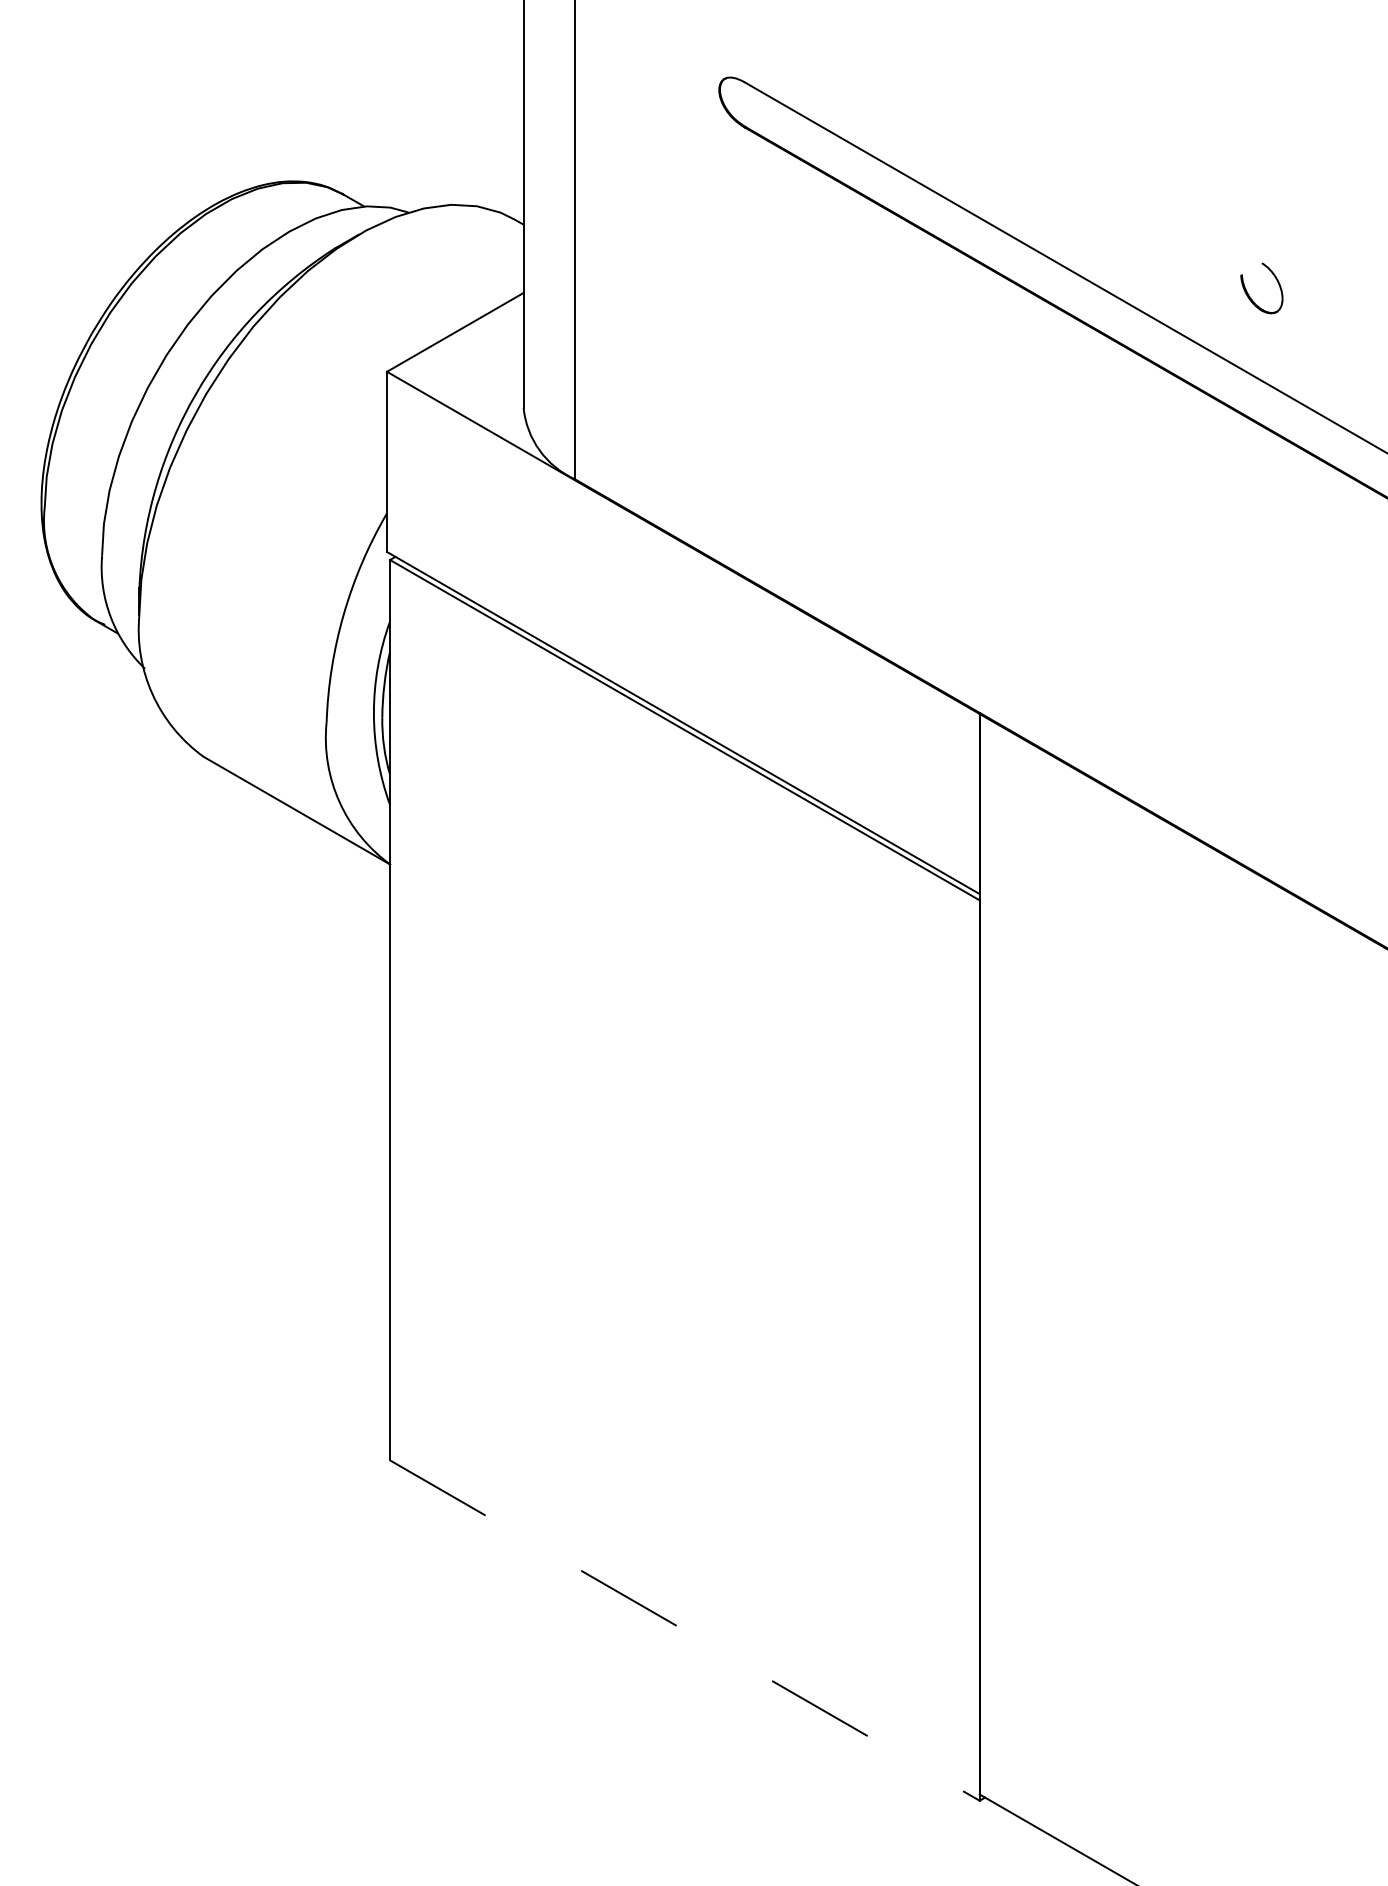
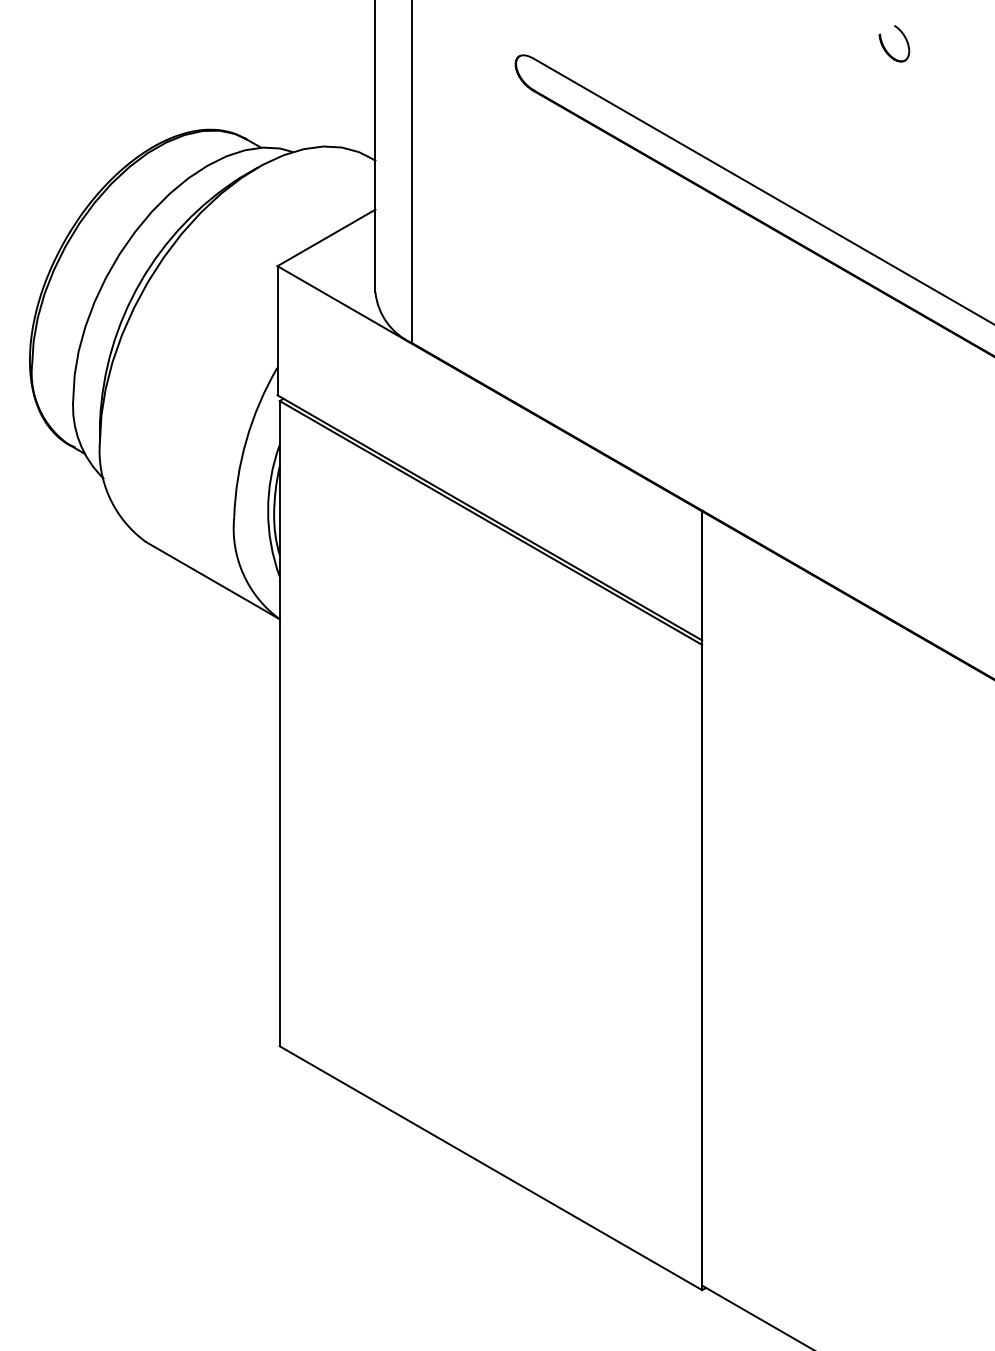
part: (1250, 296) -> (886, 49), moved
line: (685, 1630) -> (491, 1168), dashed -> solid

